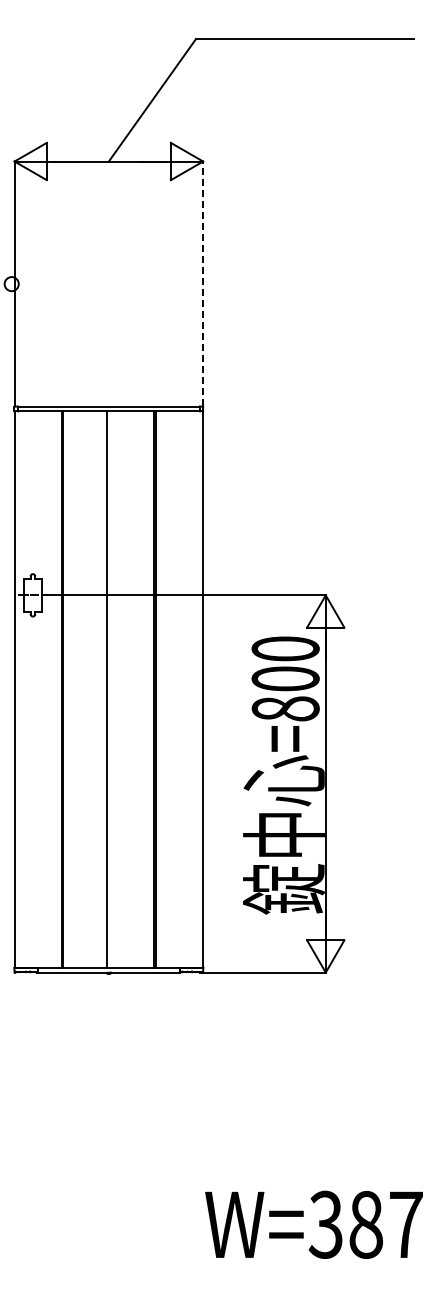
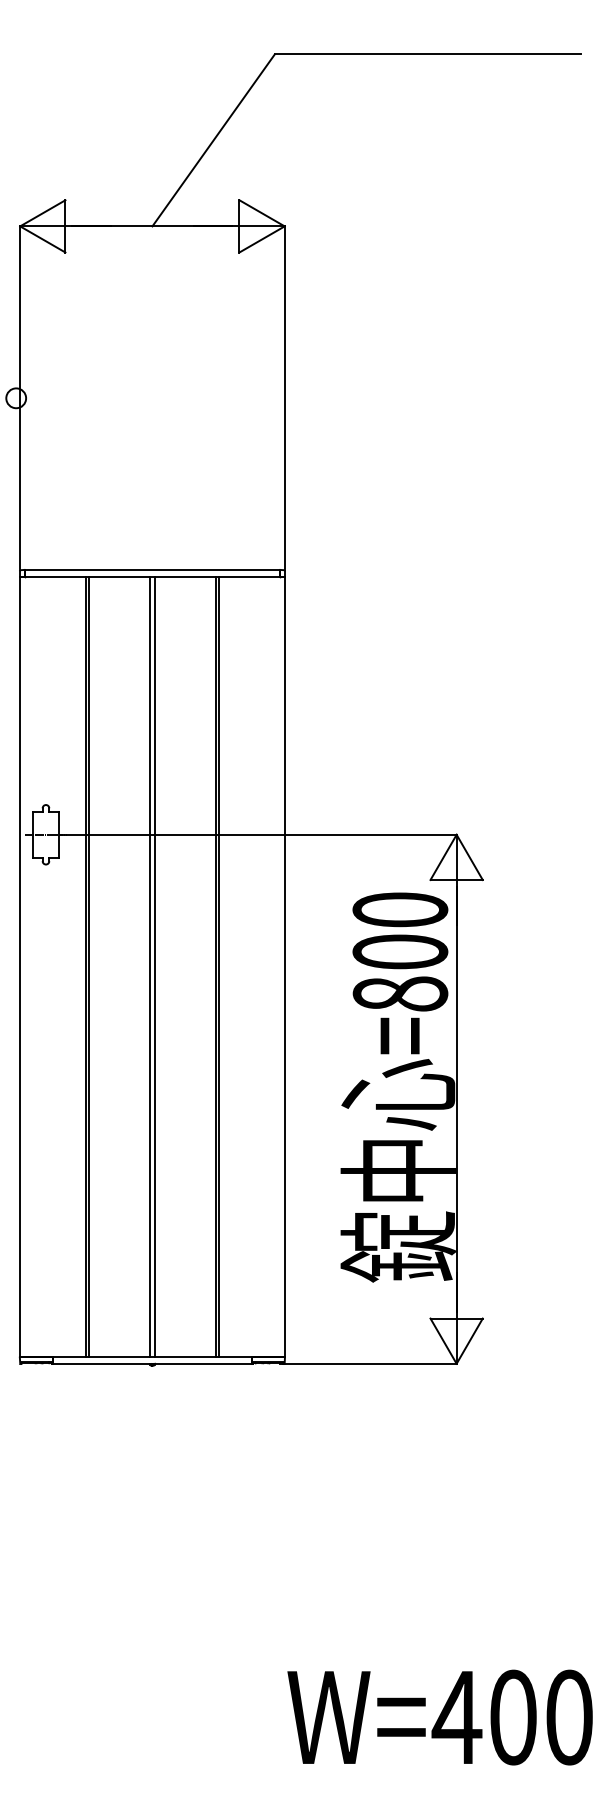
line: (203, 282) -> (285, 396), dashed -> solid
line: (110, 689) -> (154, 966), added
text: (364, 1224) -> (510, 1717), W=387 -> W=400

